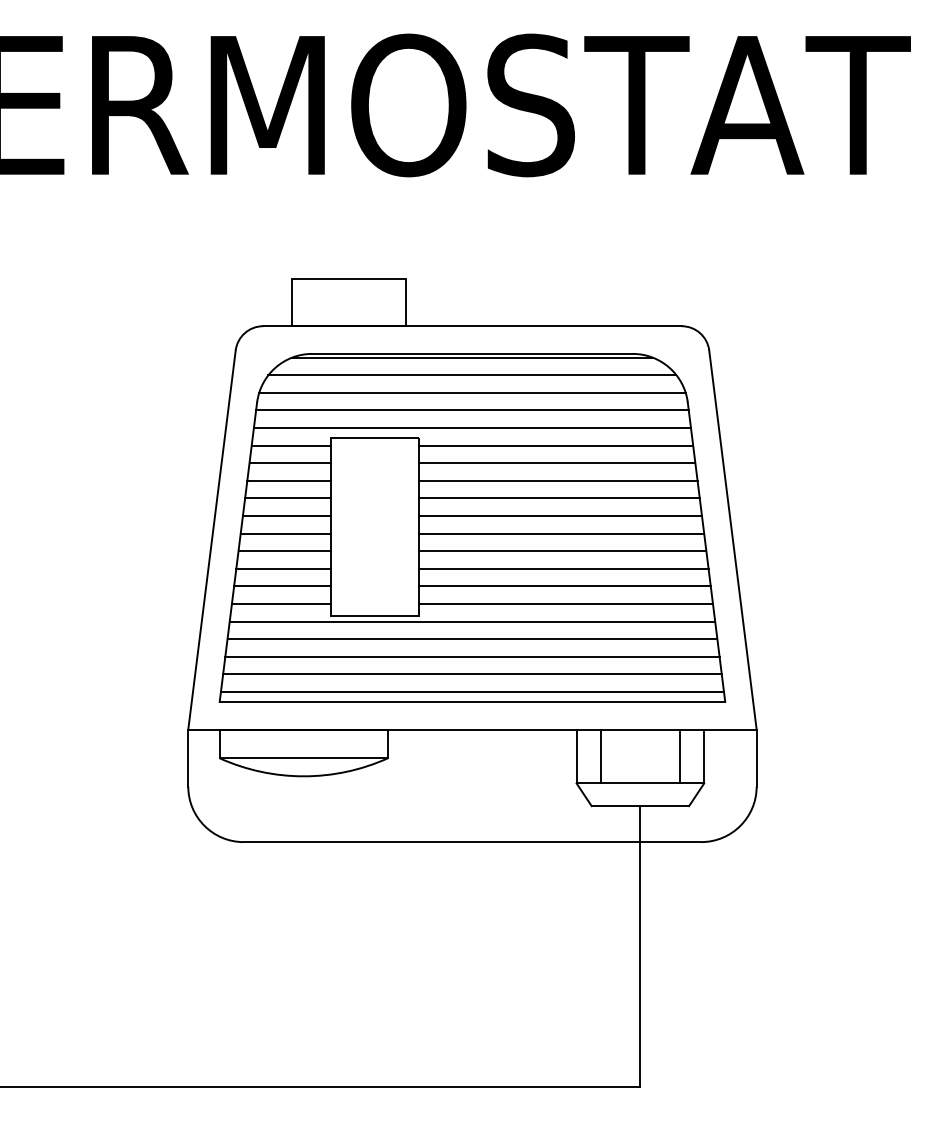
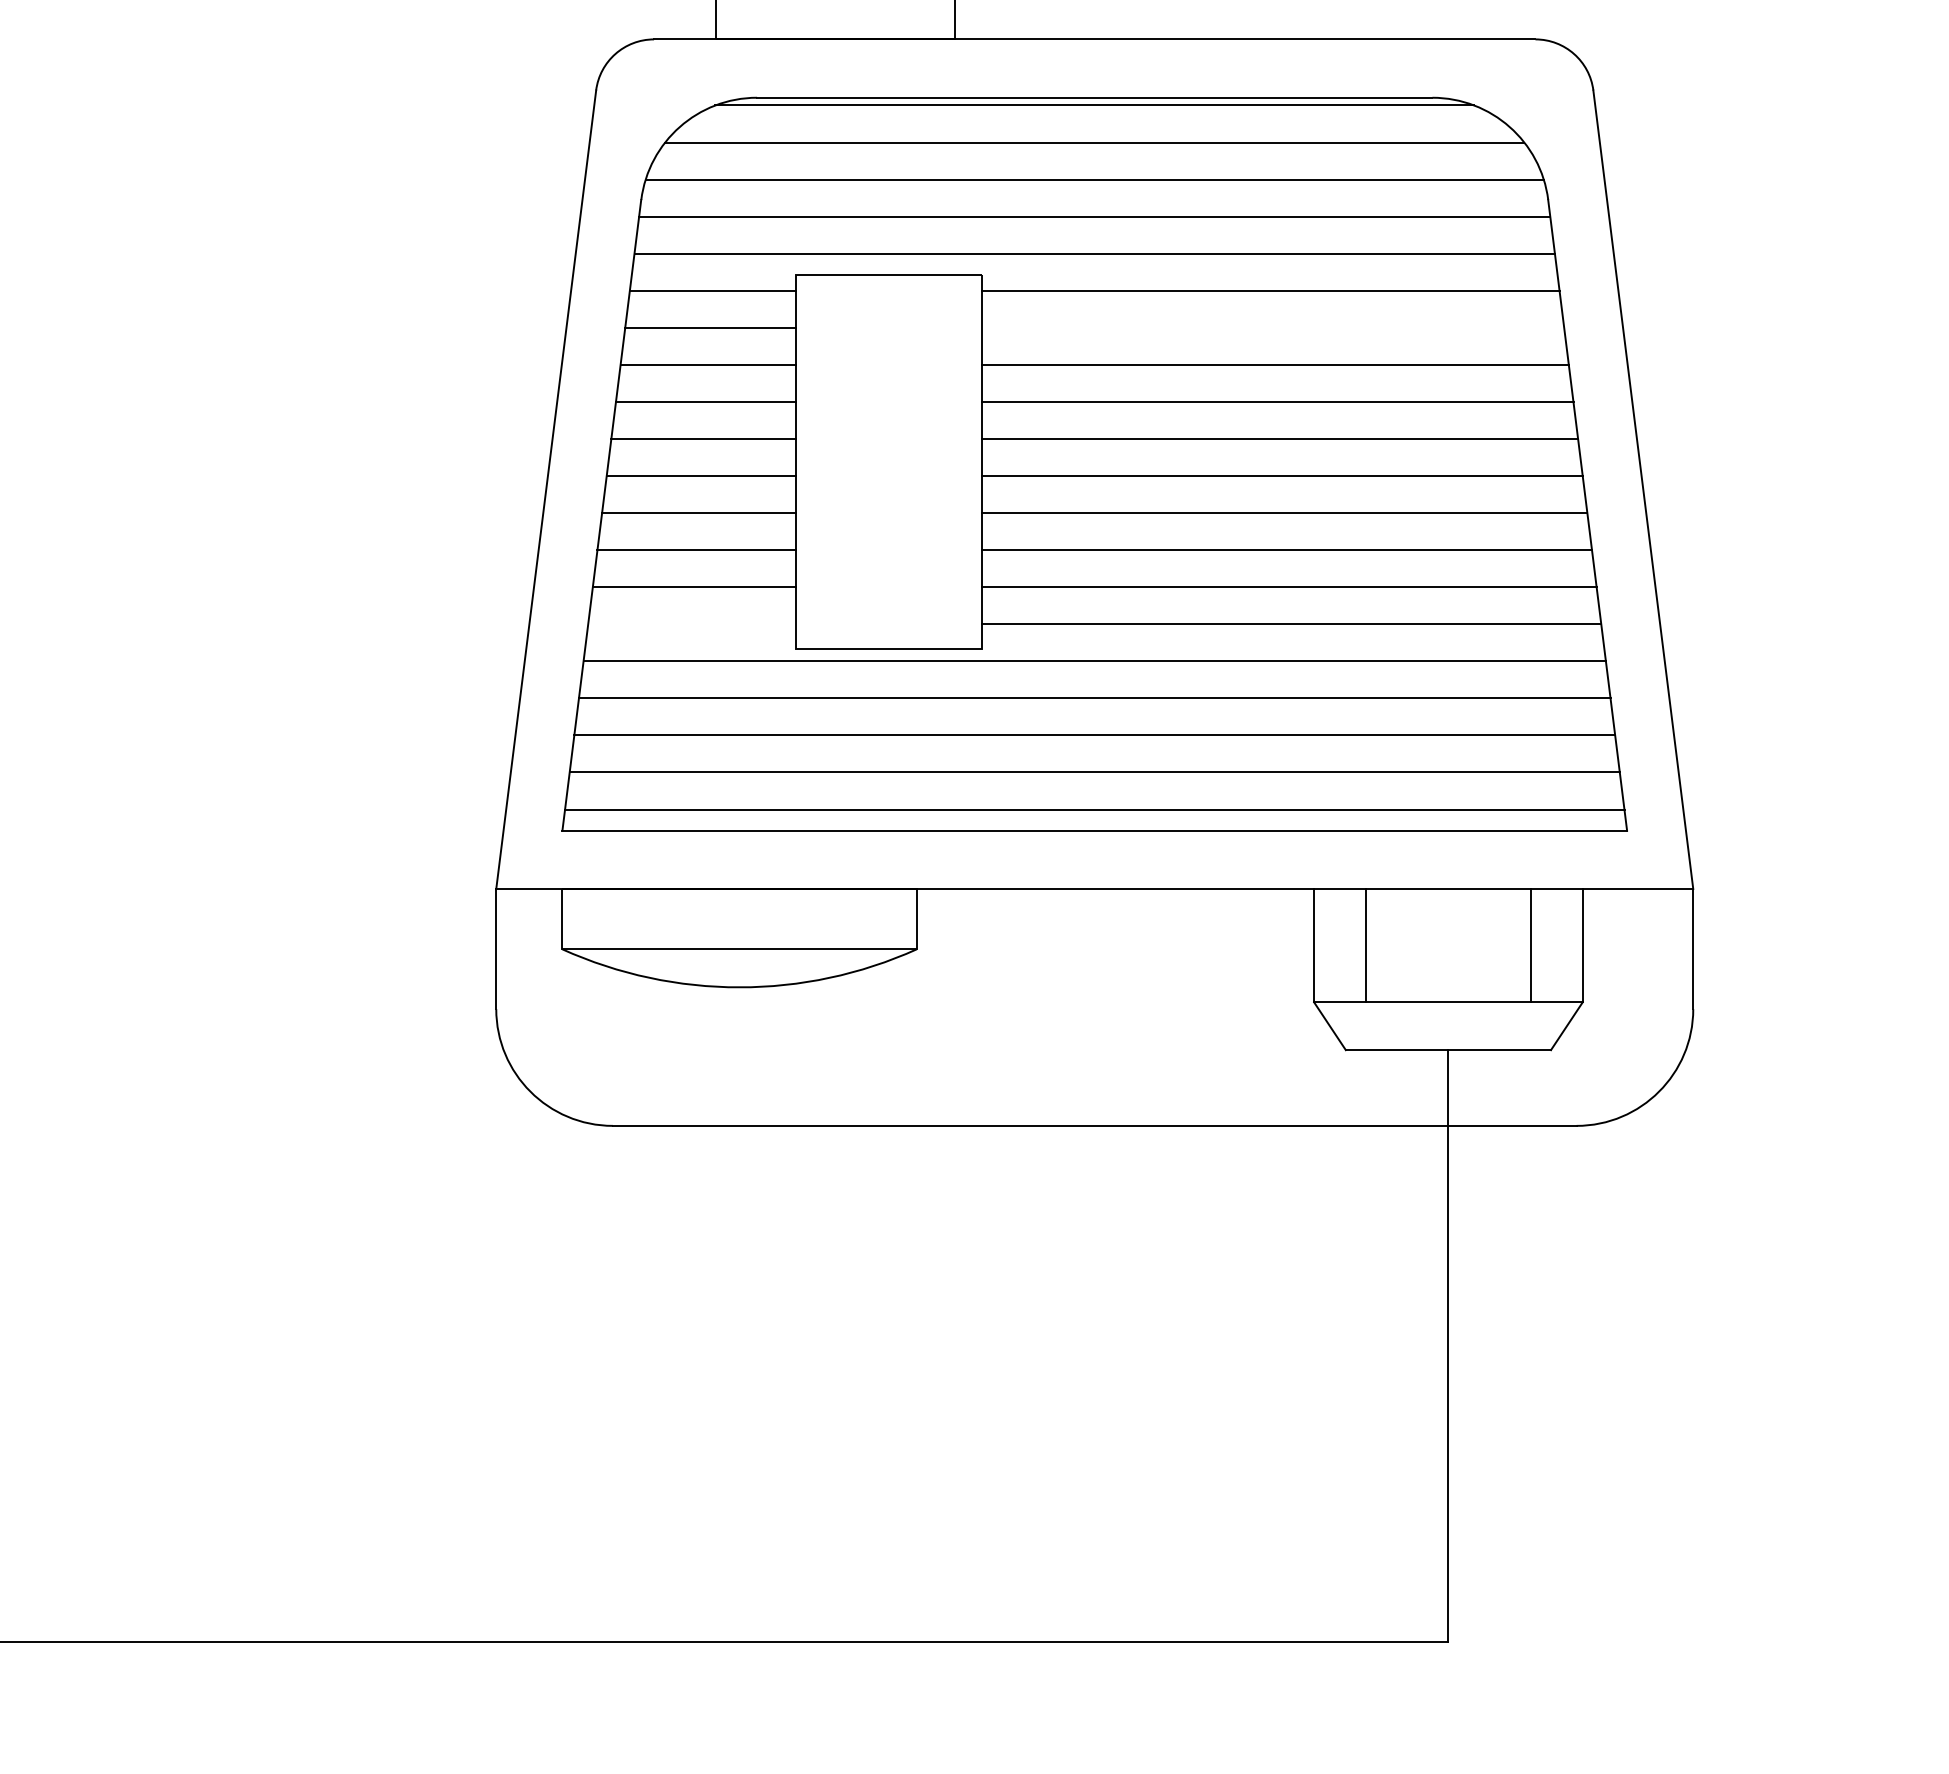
line: (556, 463) -> (1271, 328), removed
line: (280, 603) -> (690, 623), removed

